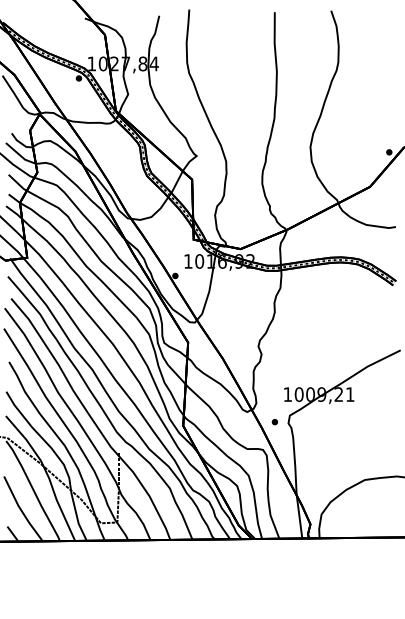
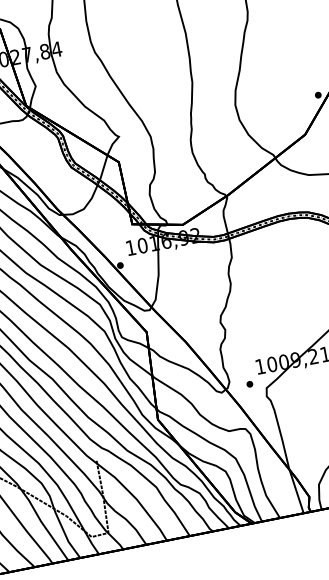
part: (274, 422) -> (249, 384), moved

